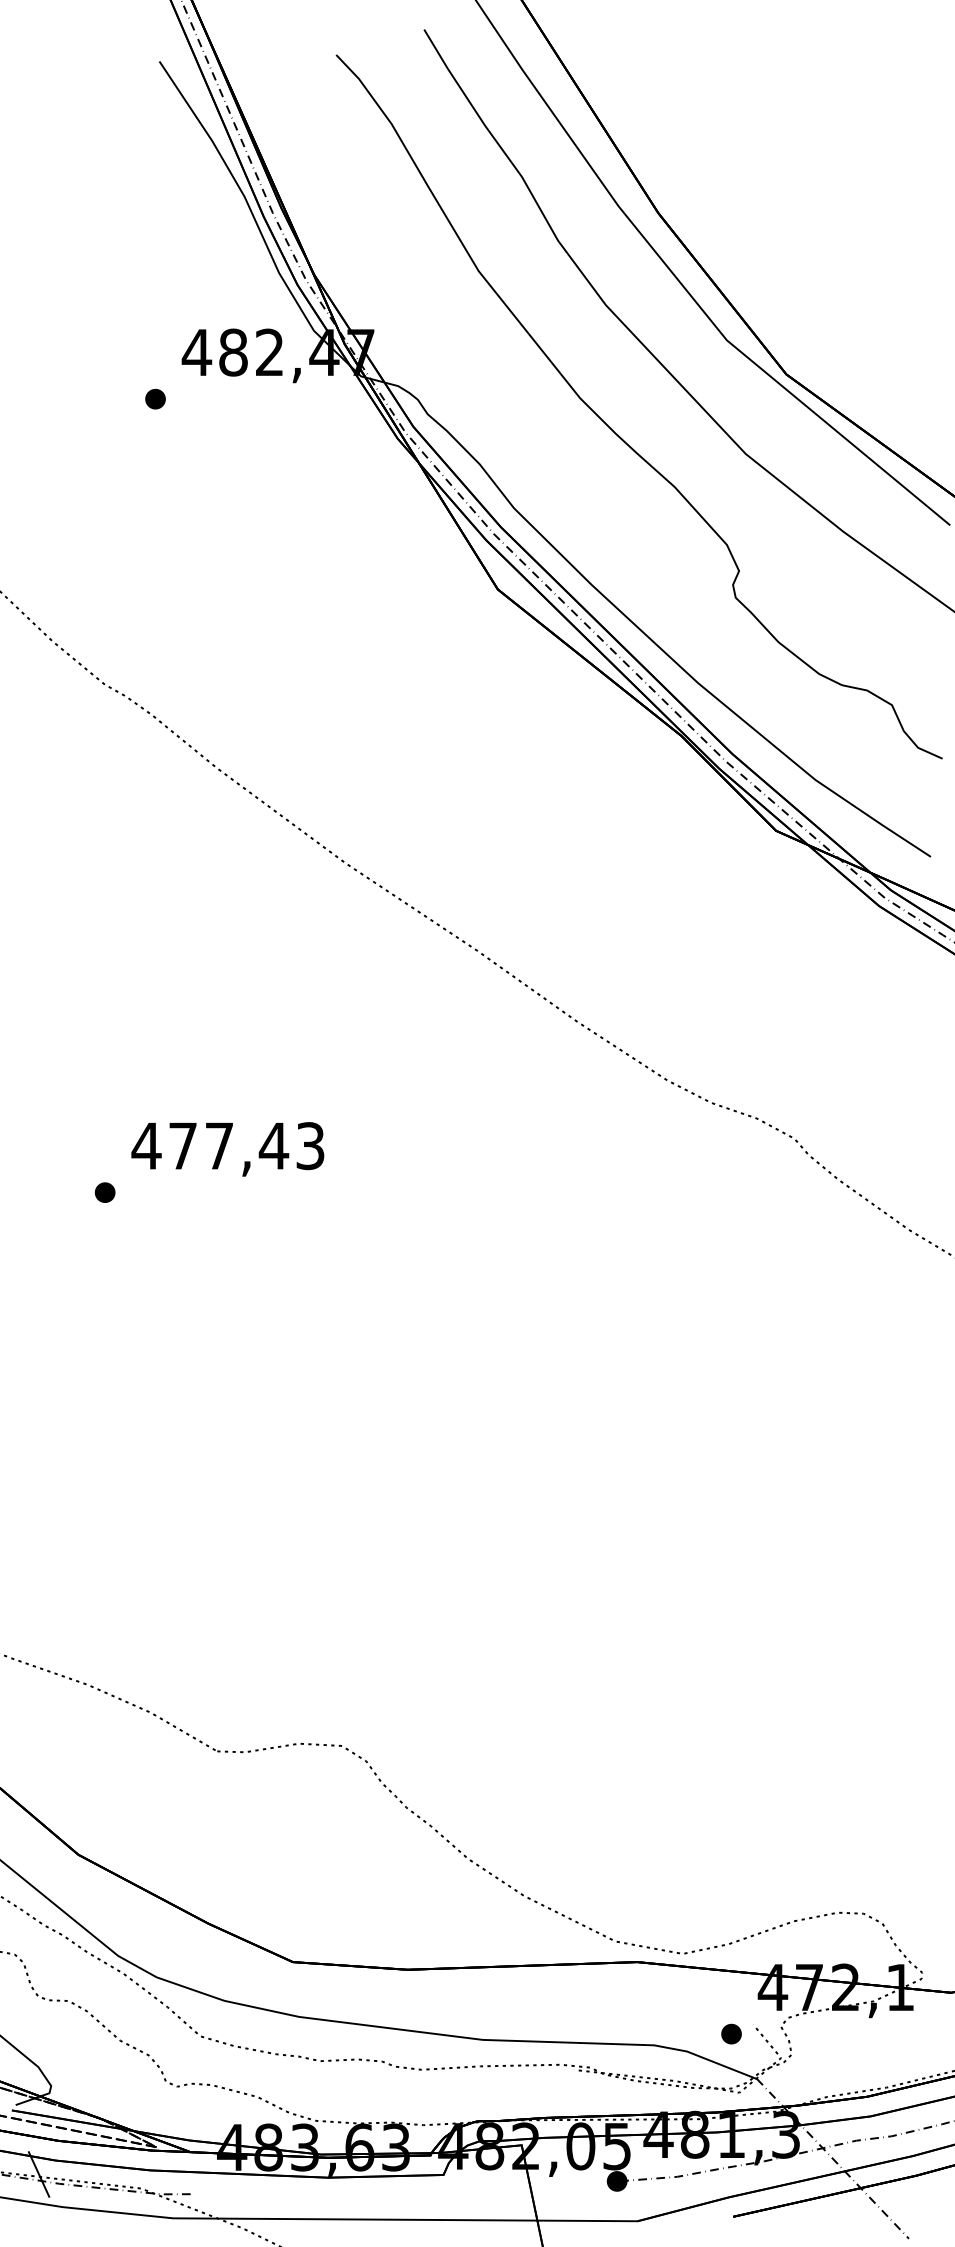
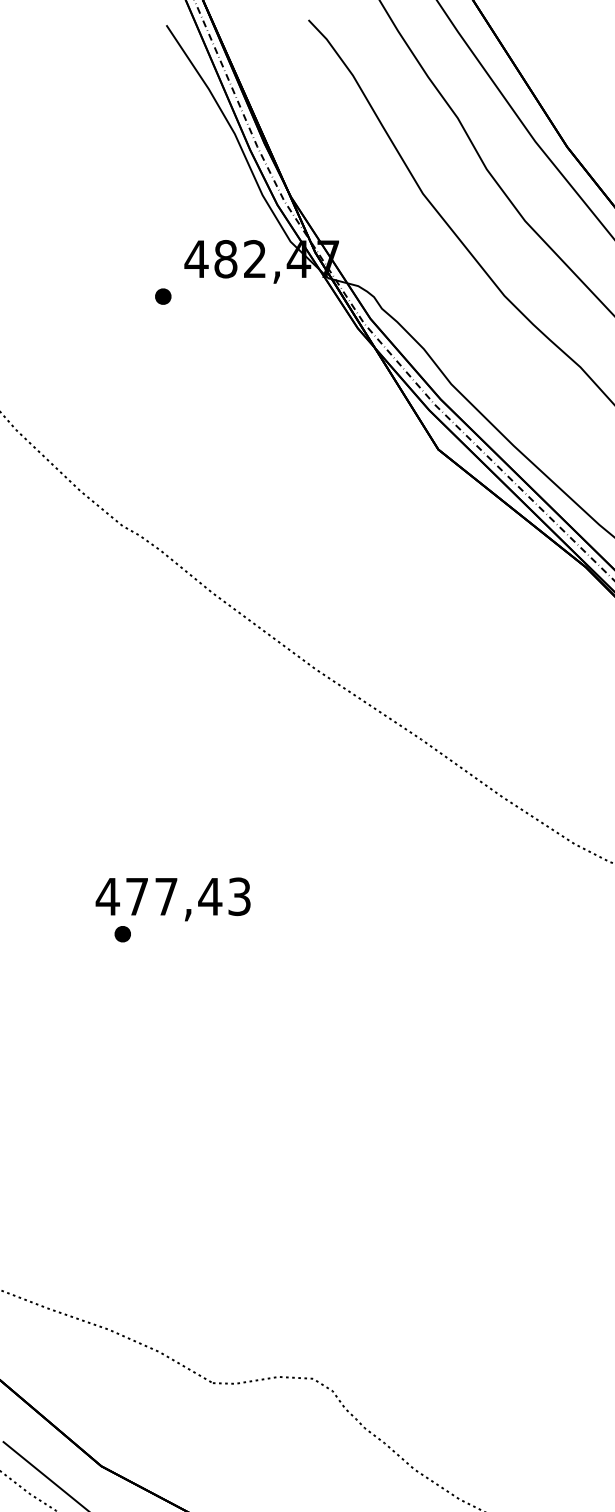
text: (227, 1149) -> (172, 899), moved

